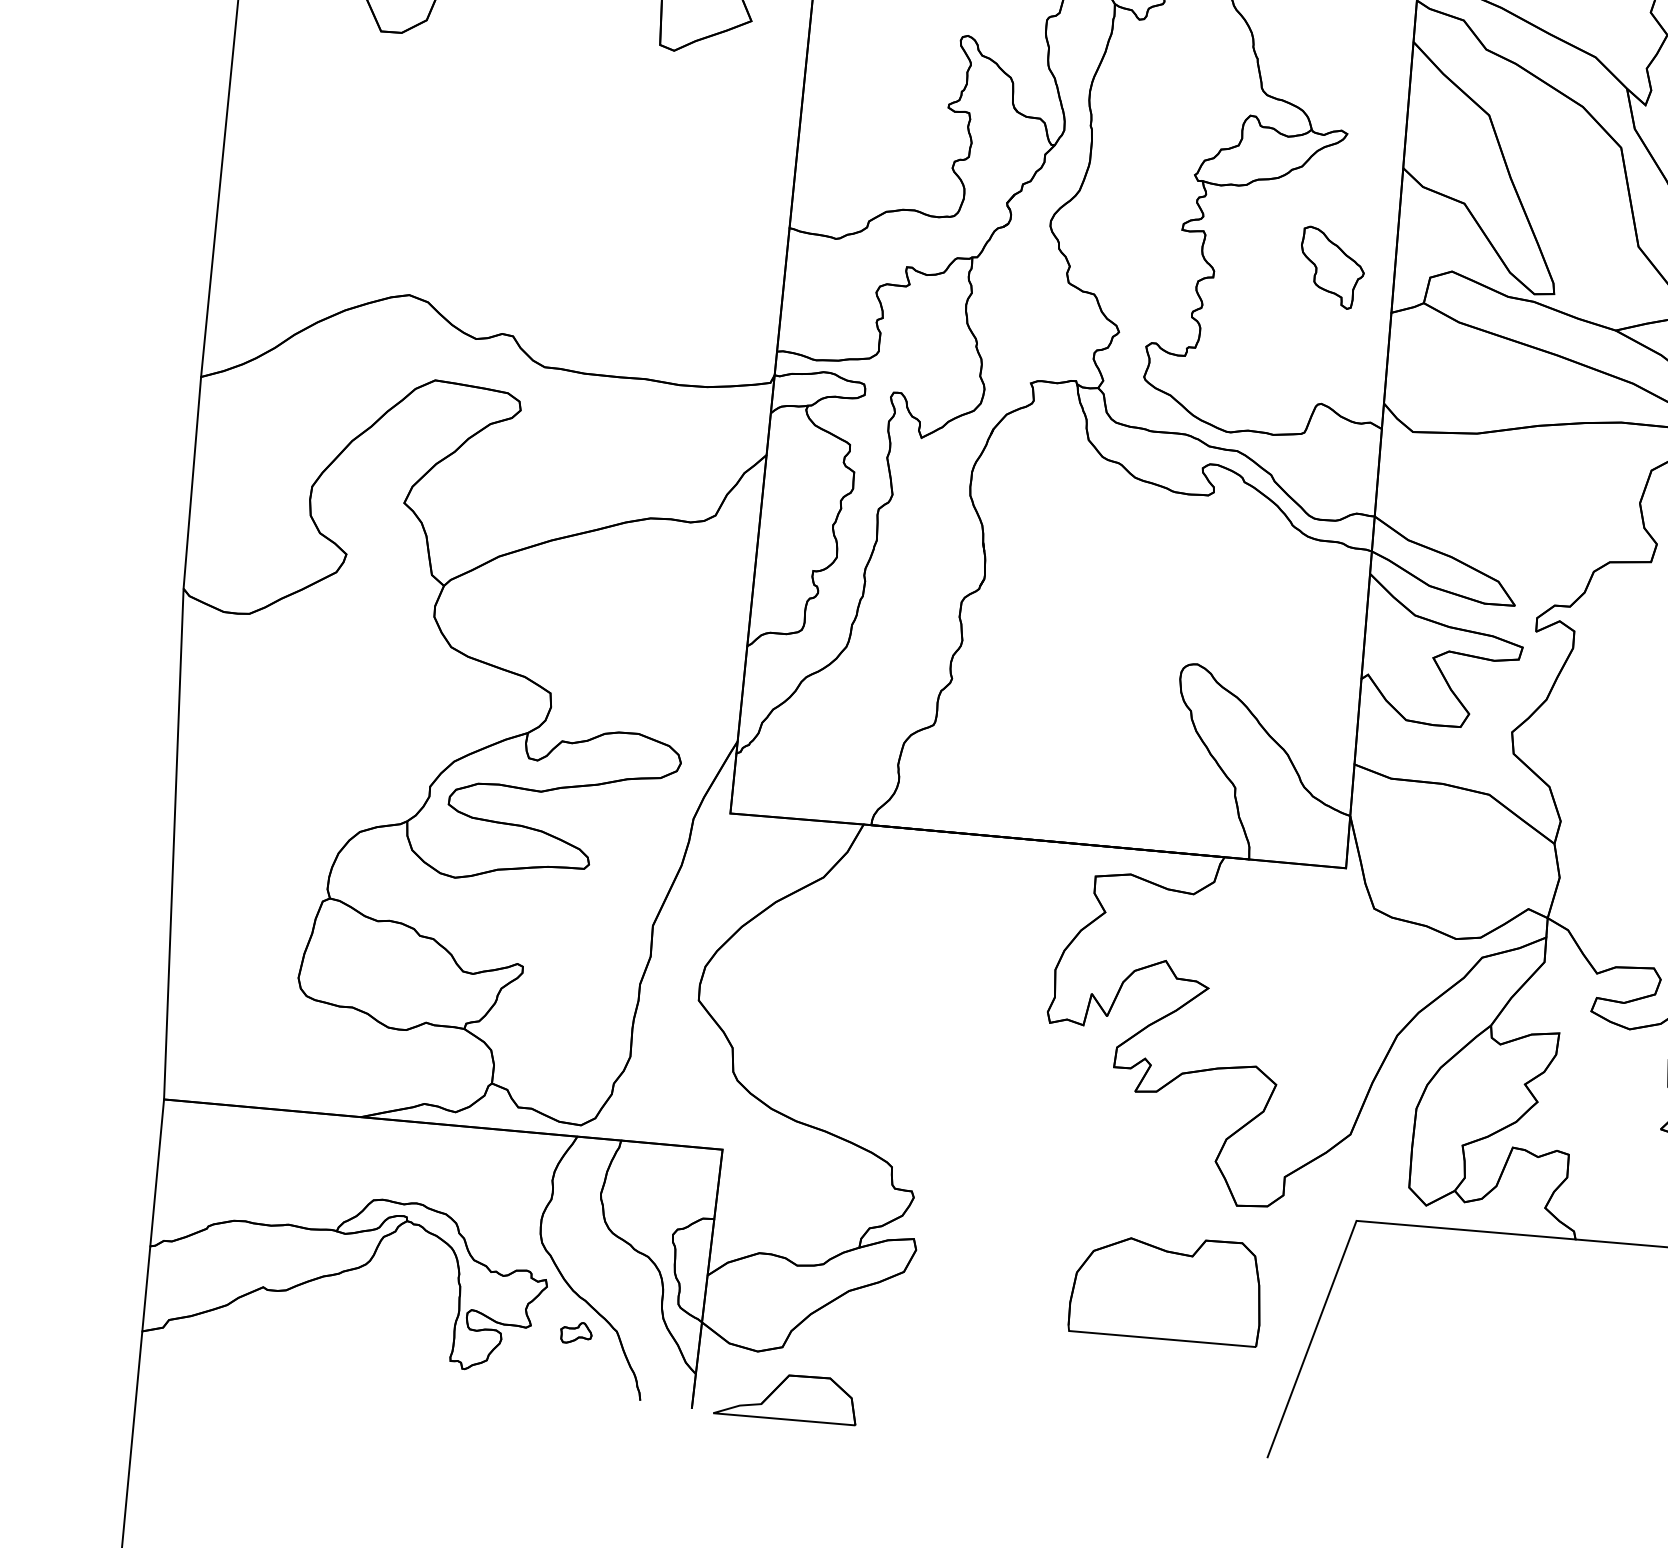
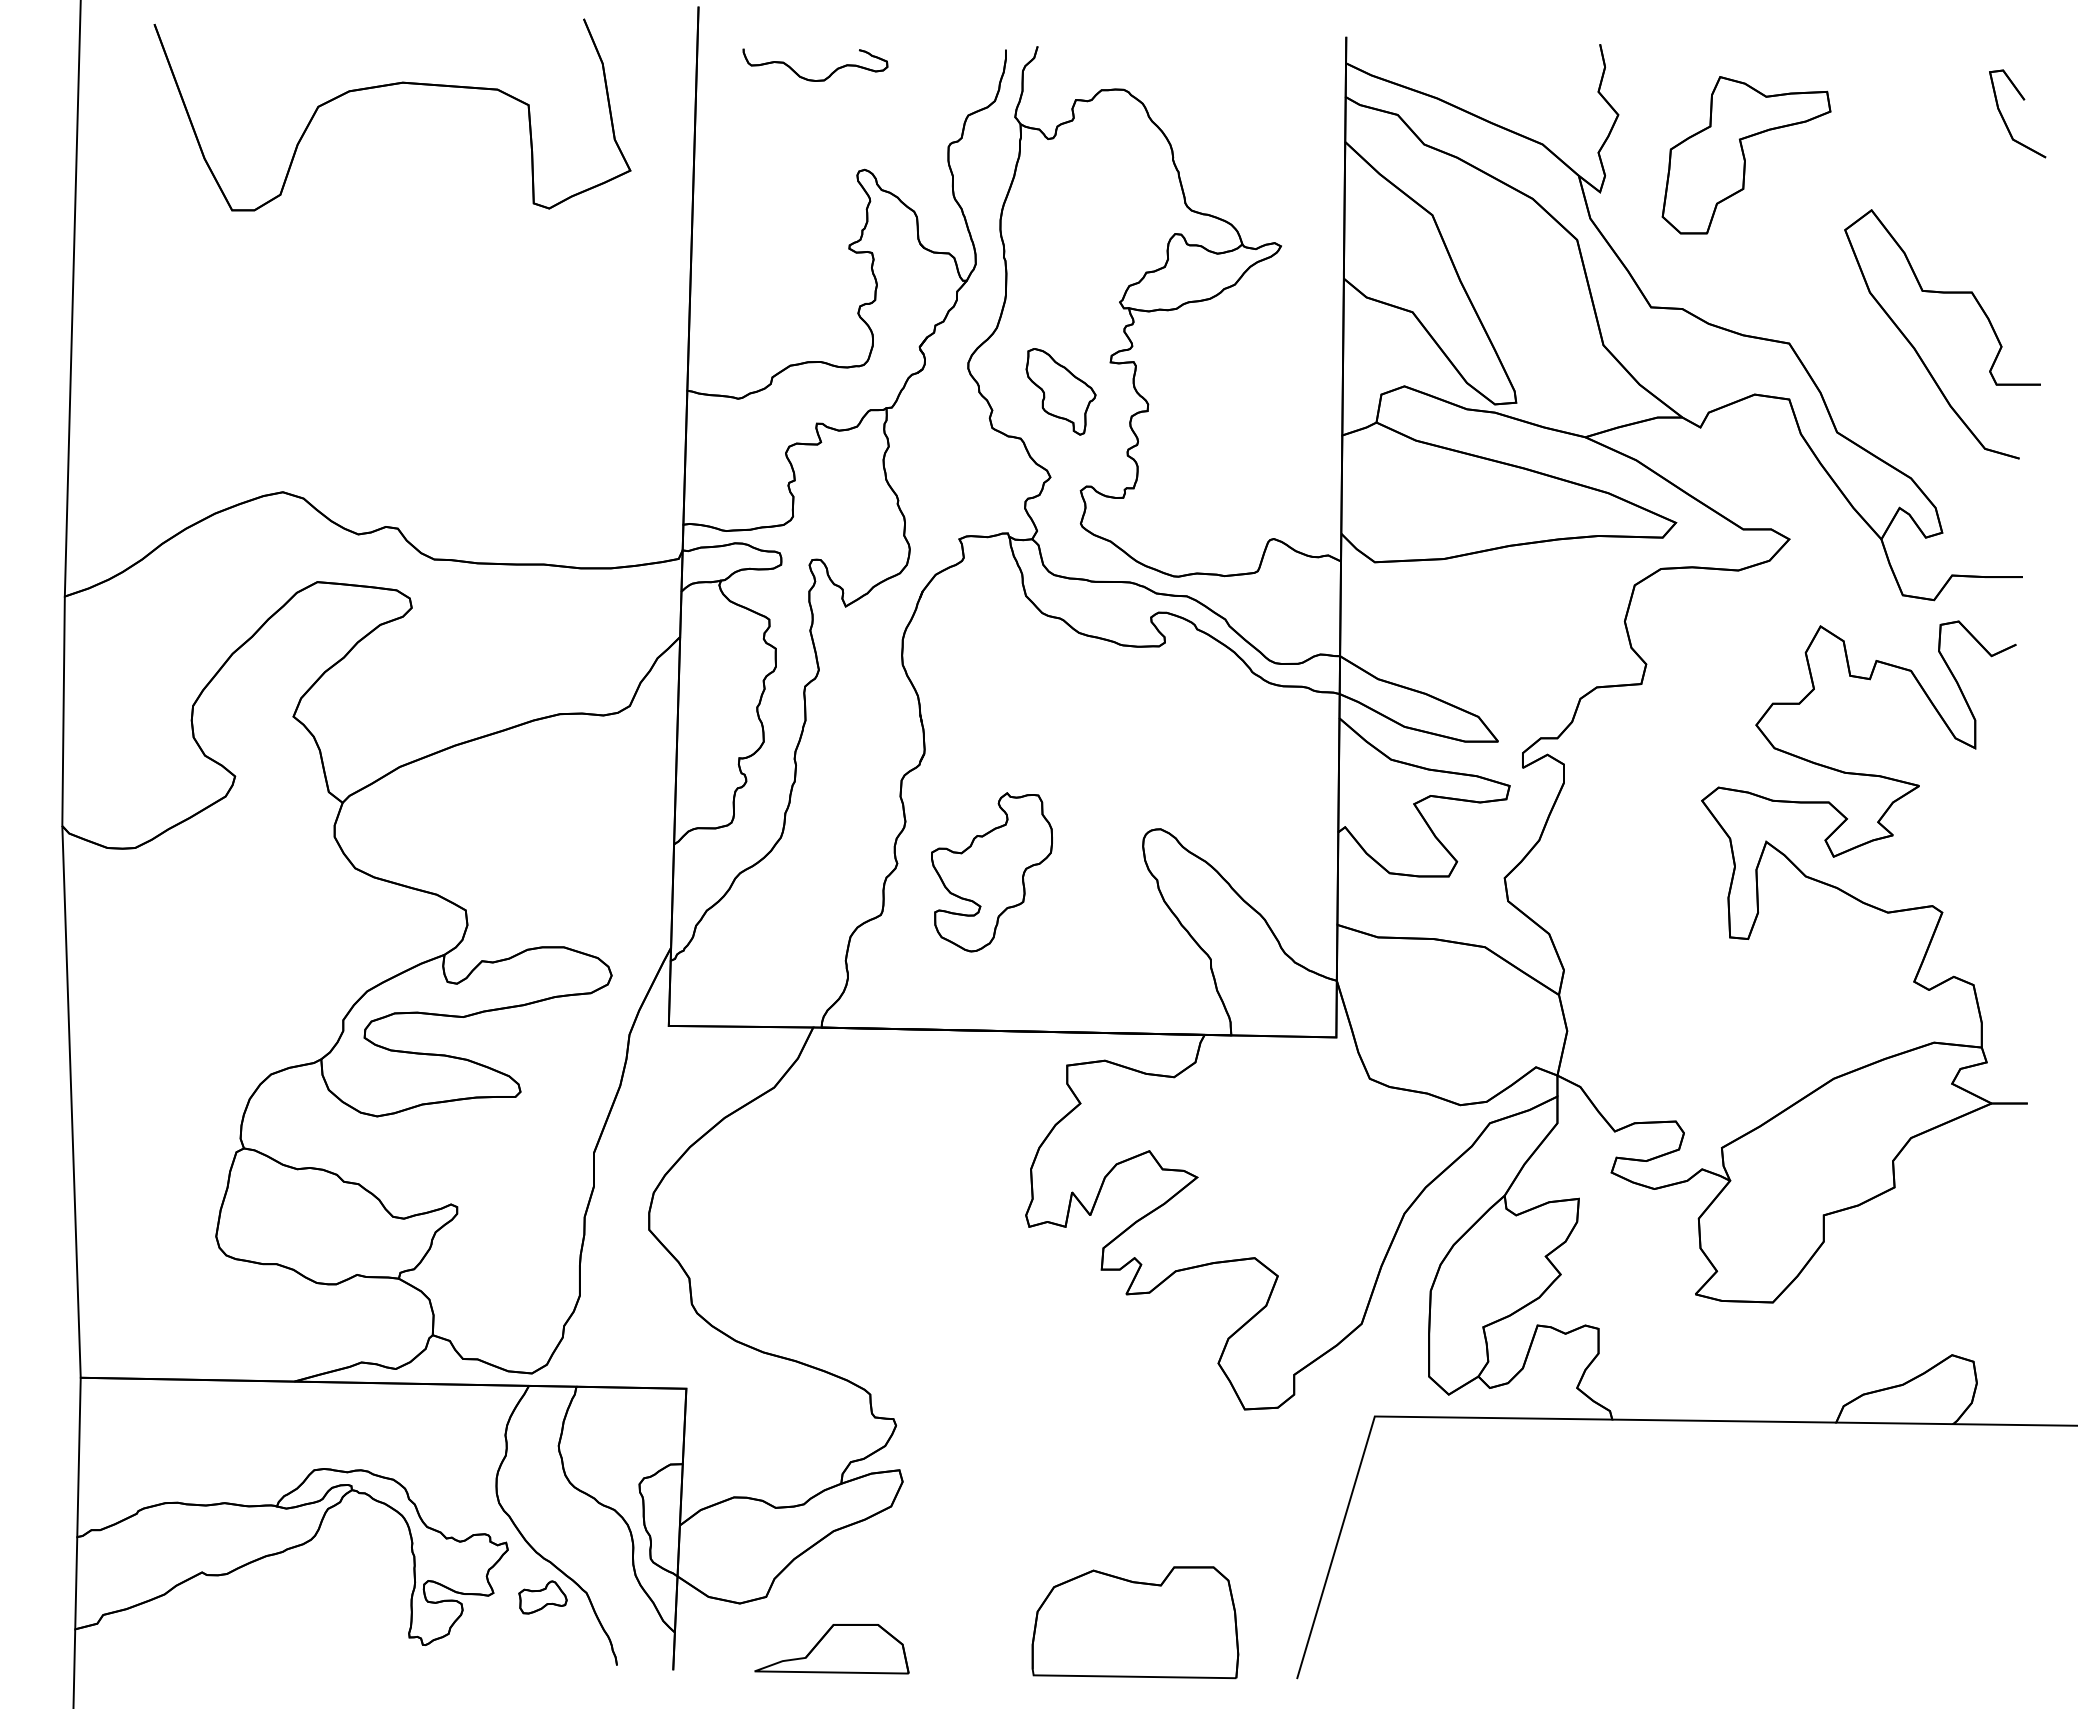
part: (1331, 267) -> (1060, 391), moved
part: (1038, 693) -> (991, 872), added
part: (1166, 1288) -> (1135, 1622), moved
part: (575, 1332) -> (542, 1597), size x1.43
part: (785, 1398) -> (831, 1649), moved

